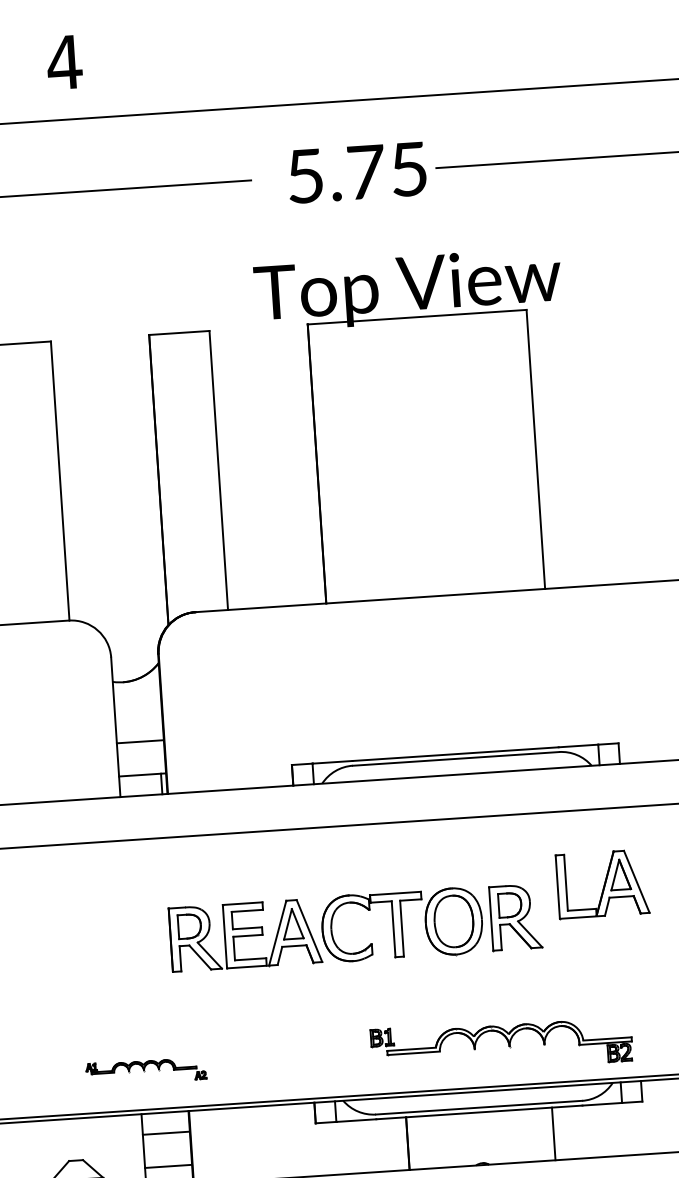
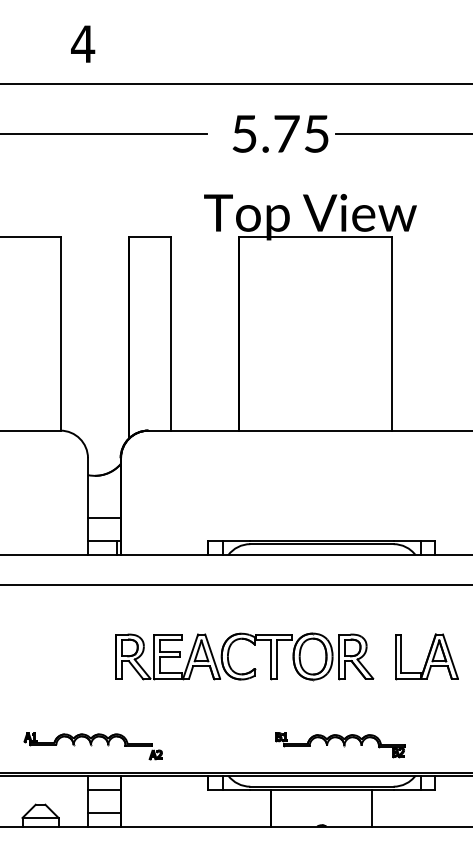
part: (602, 883) -> (426, 656), moved
part: (501, 1046) -> (340, 745), size x0.71
part: (145, 1071) -> (92, 746), size x1.67

